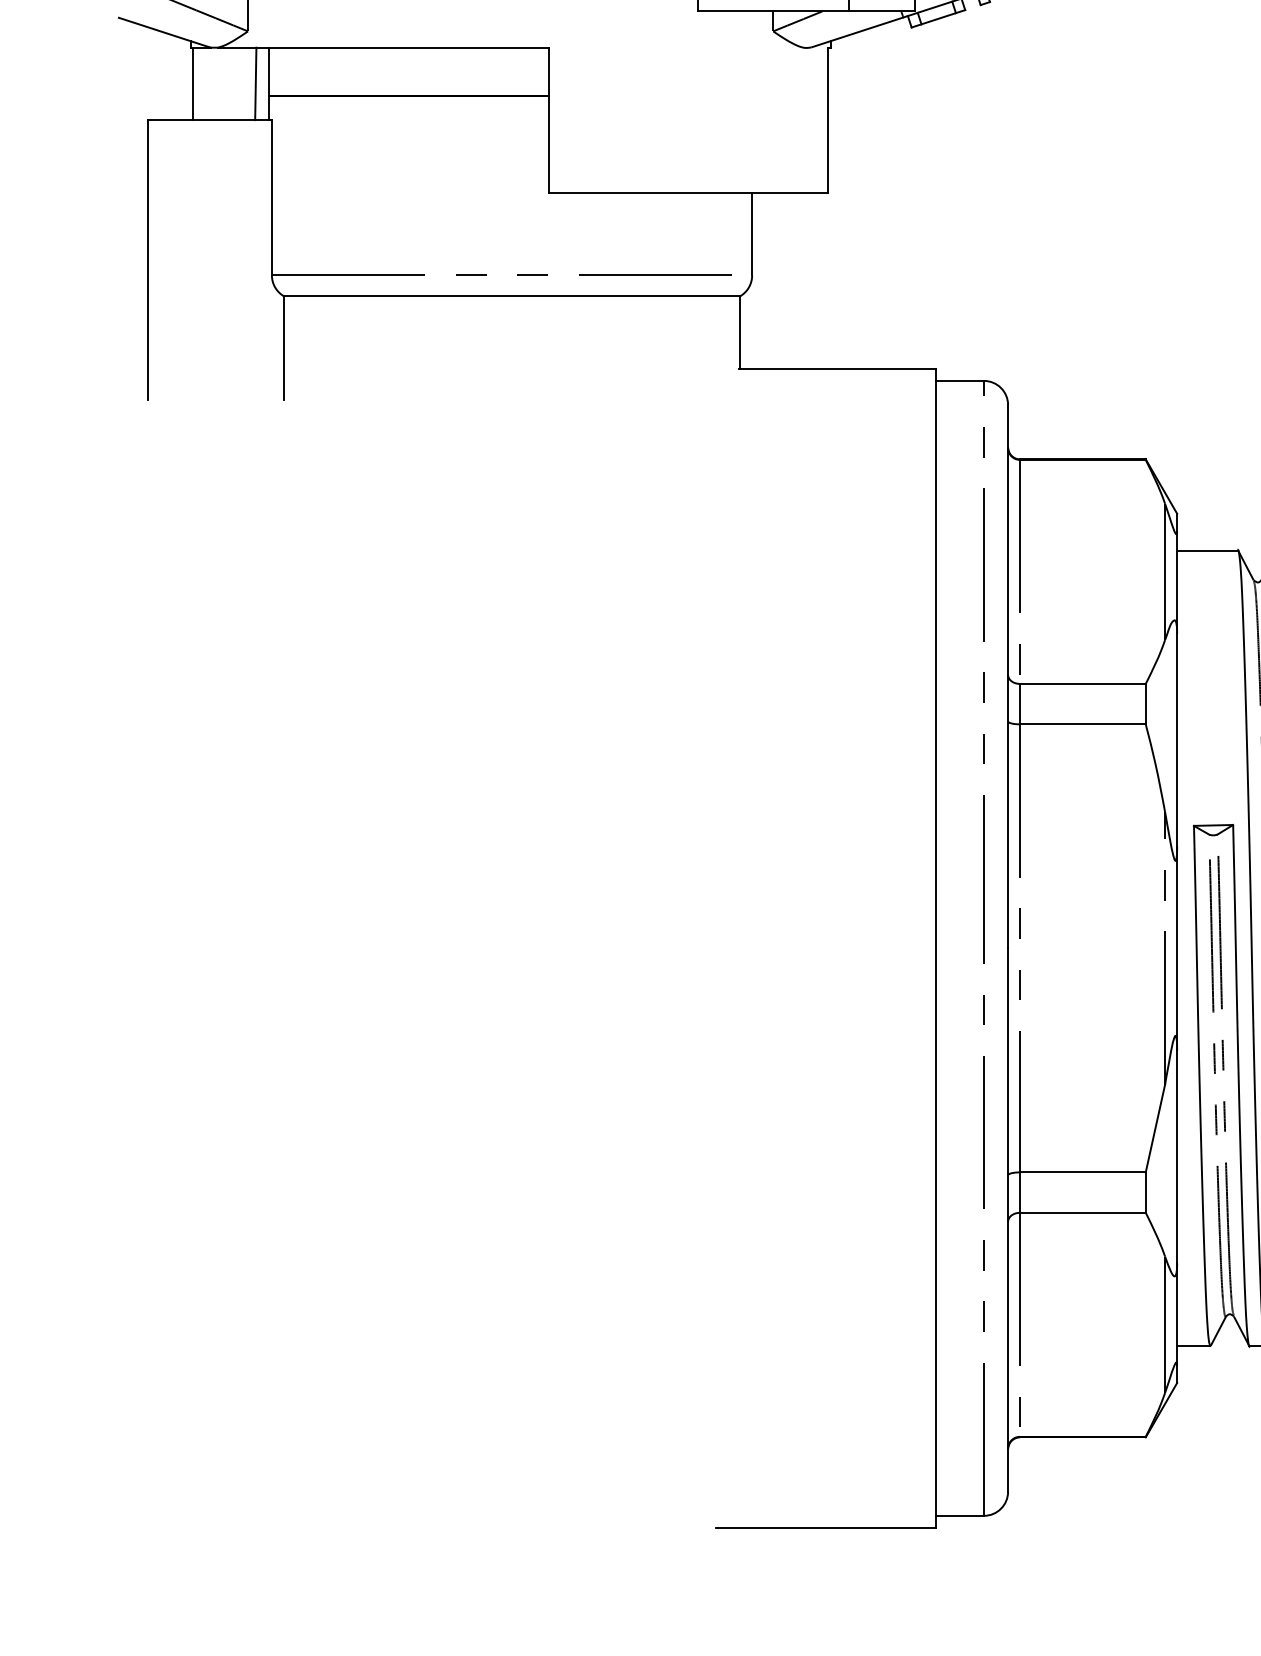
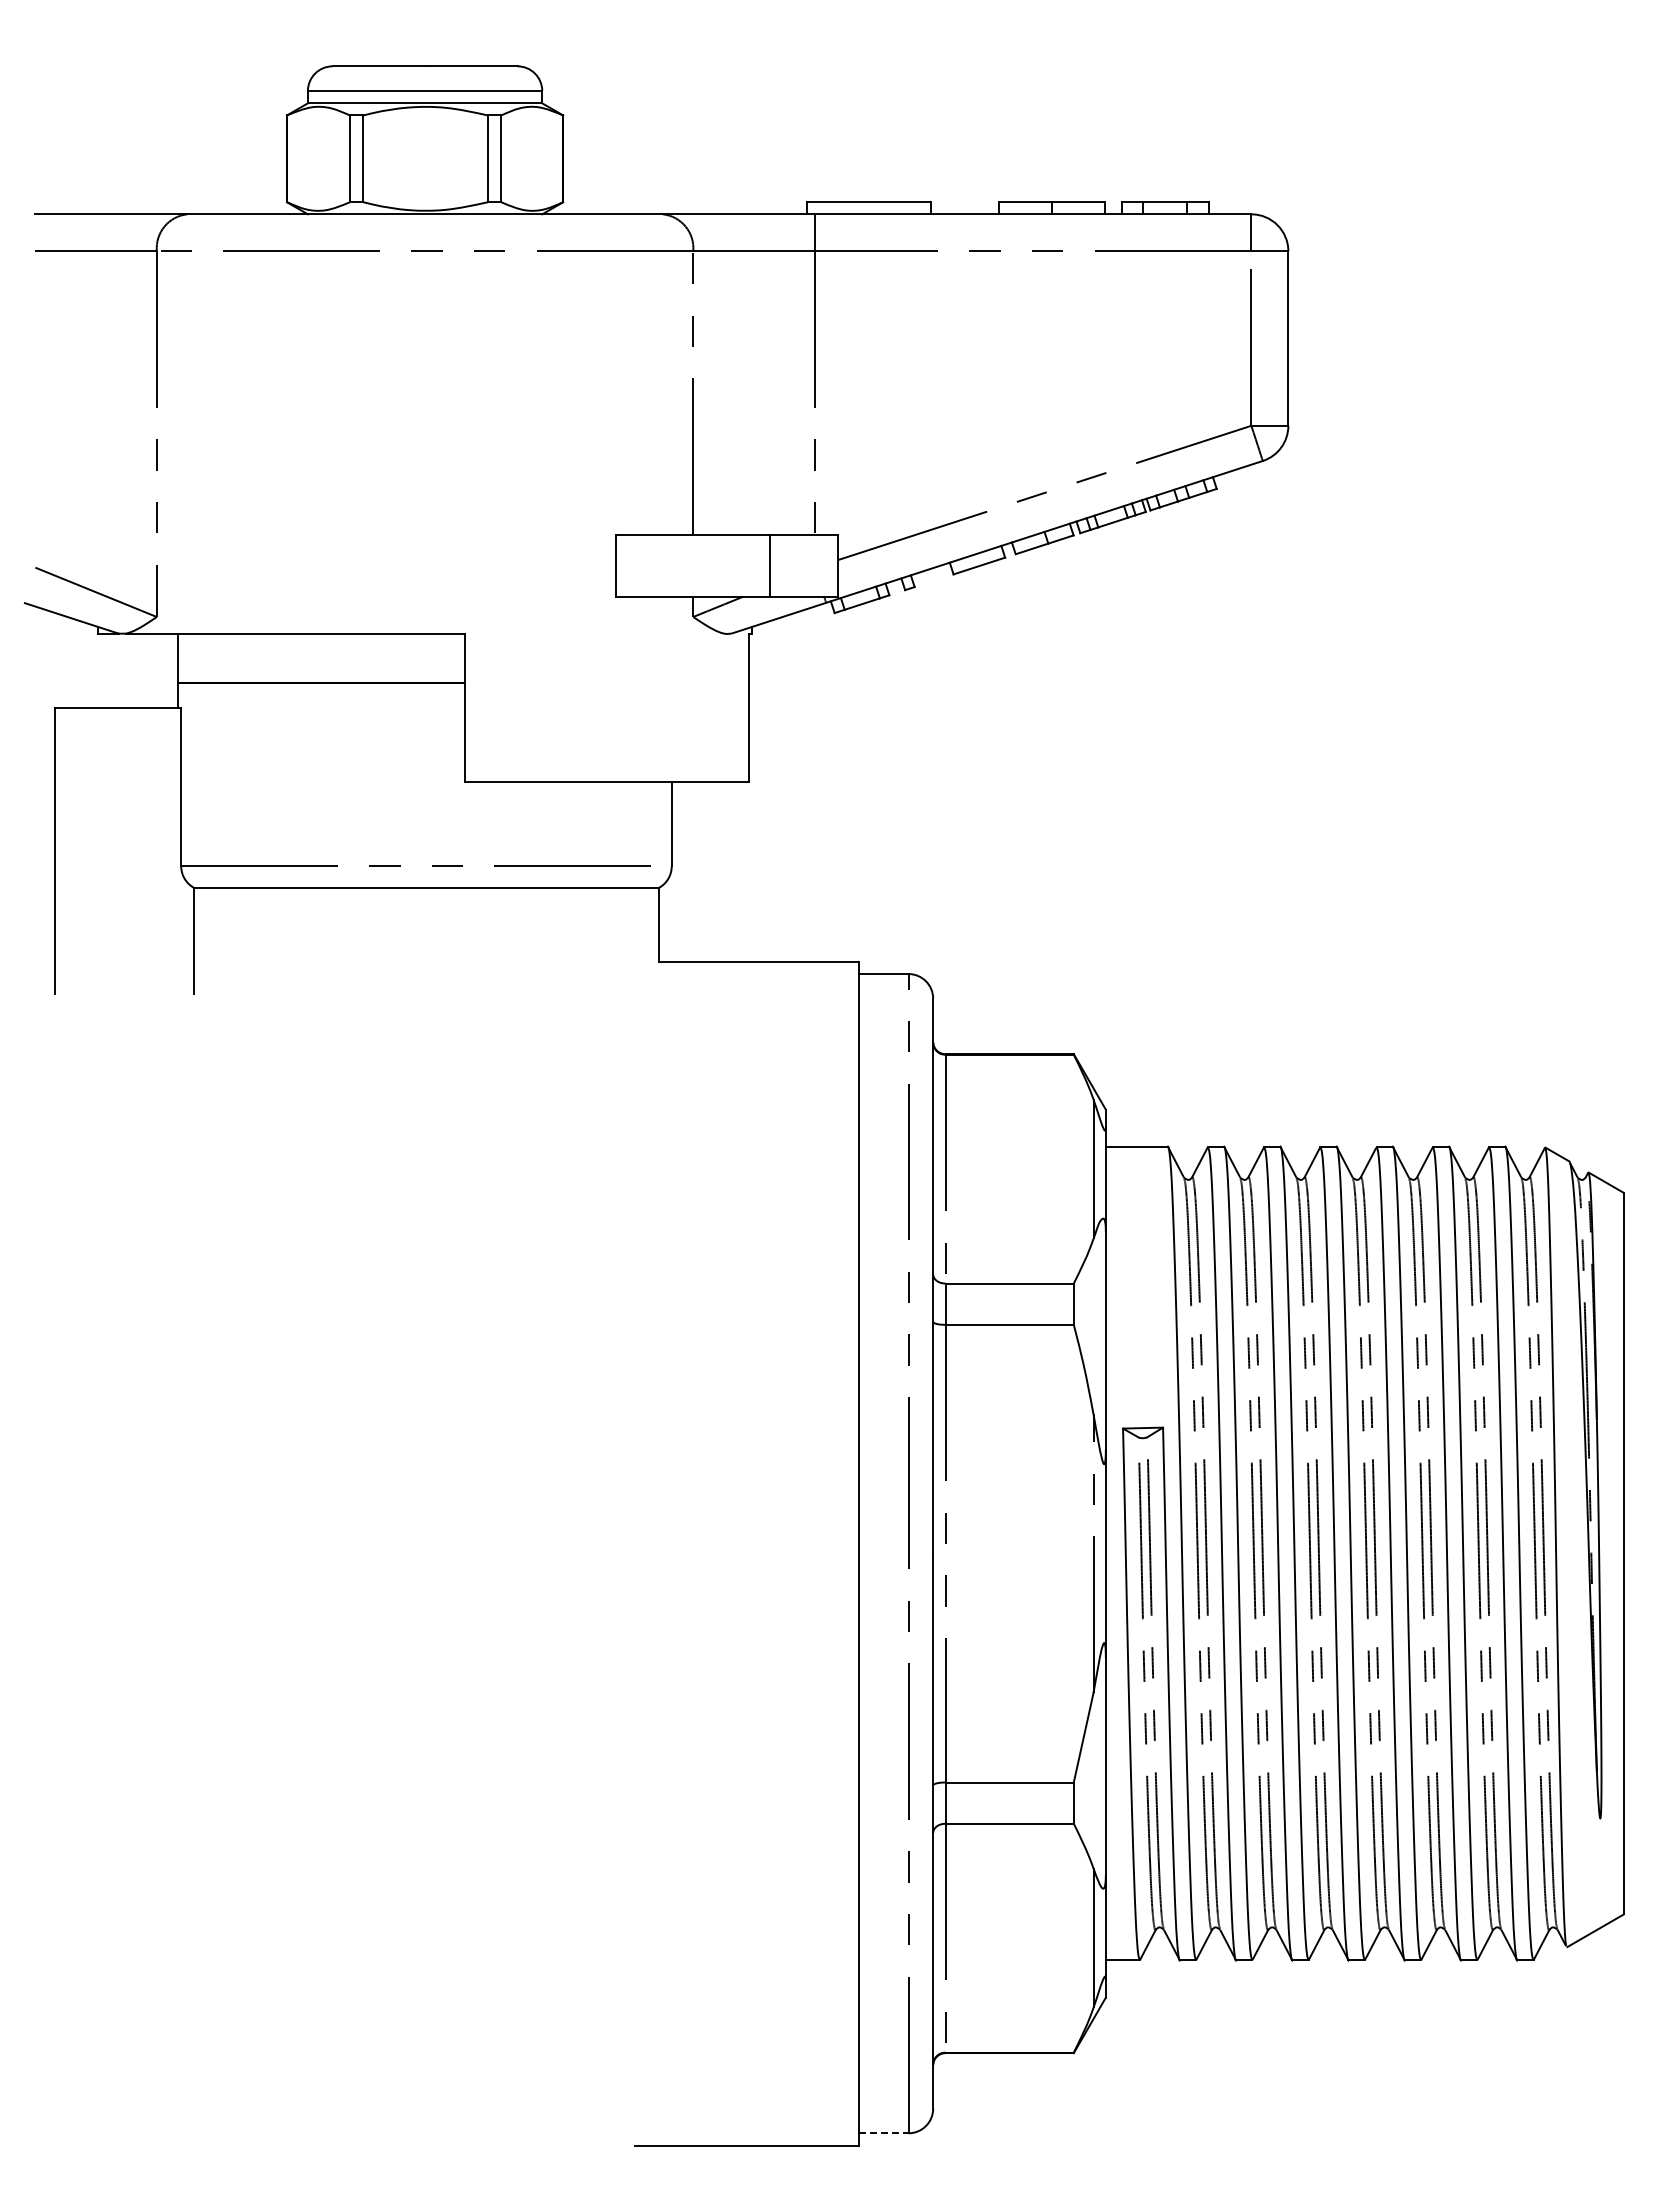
line: (192, 83) -> (100, 670), removed
line: (255, 83) -> (164, 670), removed
line: (959, 1516) -> (883, 2133), solid -> dashed

